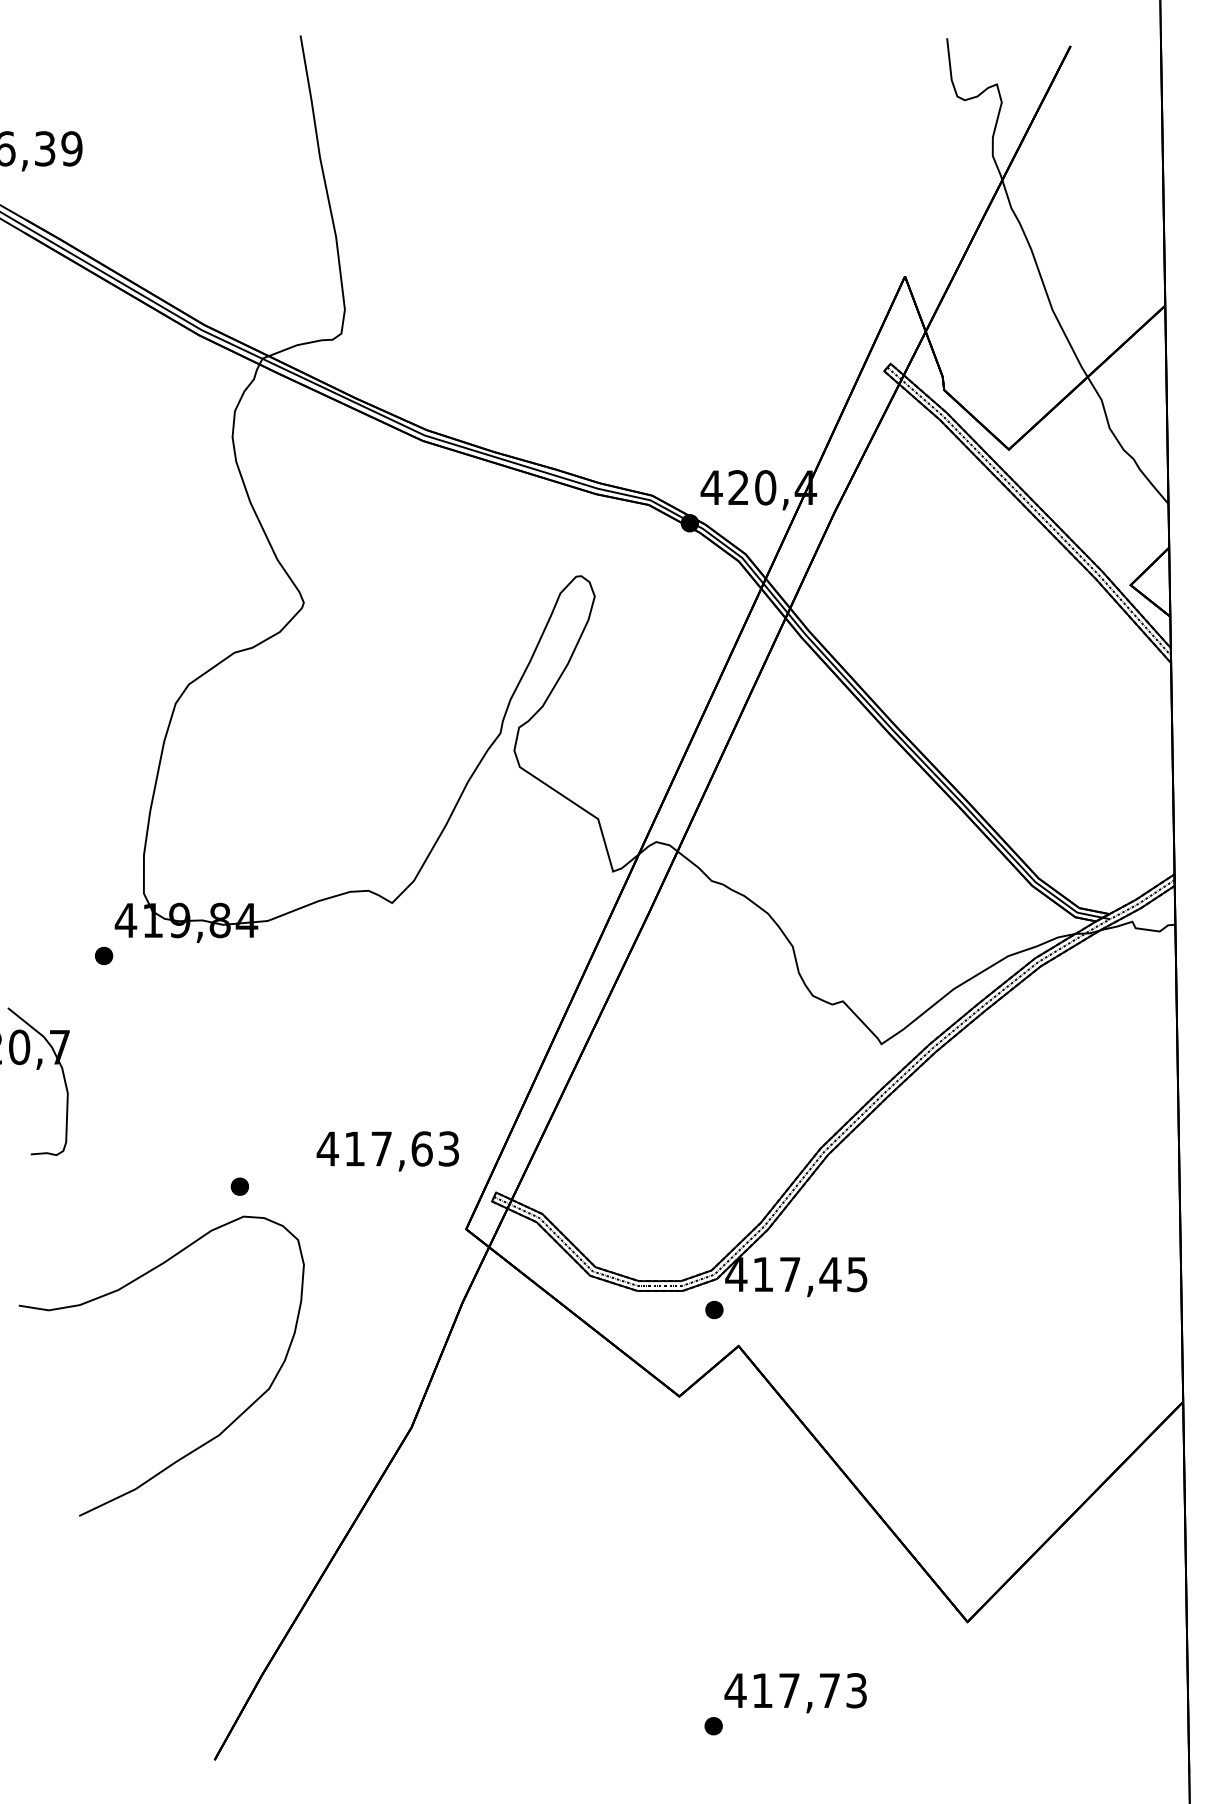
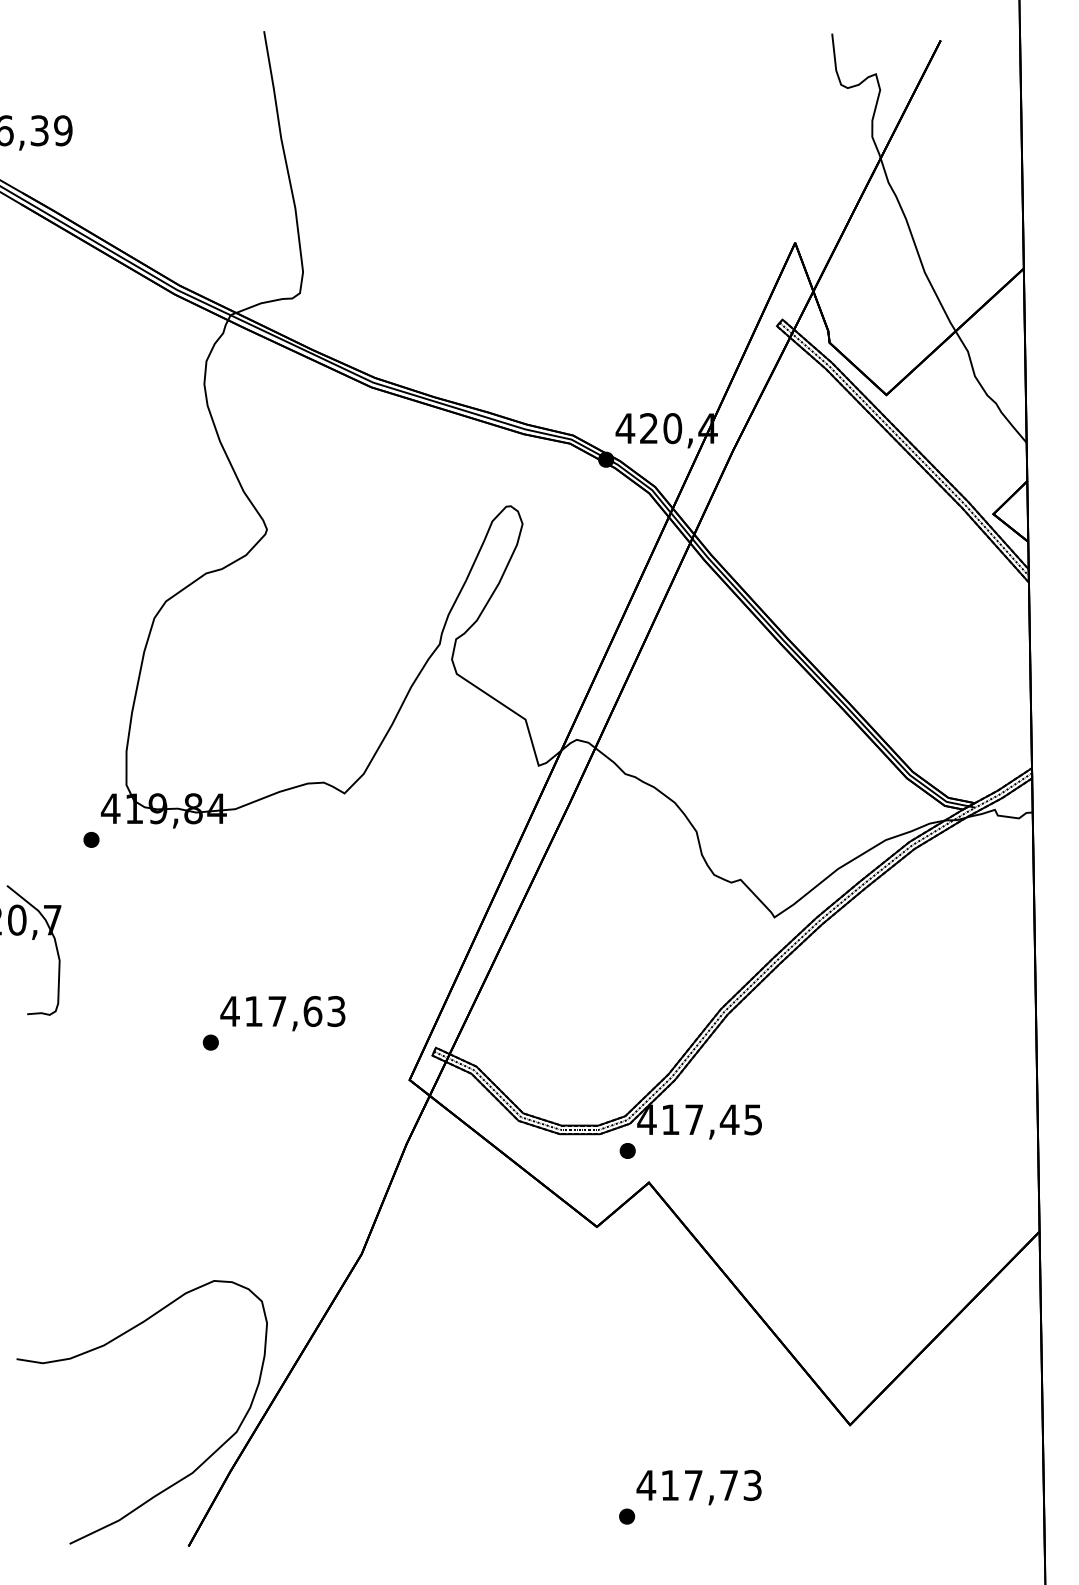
text: (387, 1151) -> (282, 1013), moved
curve: (118, 1291) -> (104, 1346), moved

